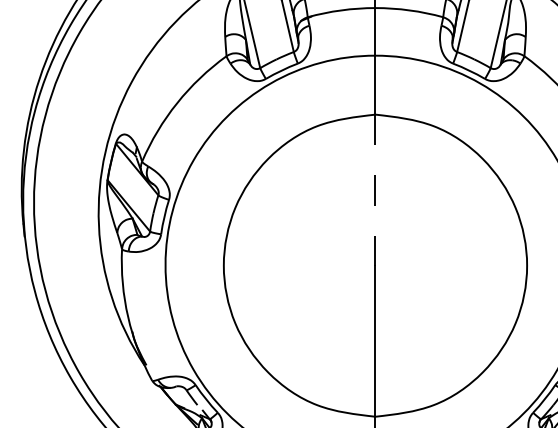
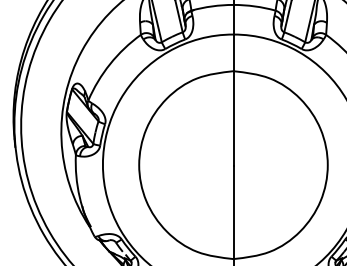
line: (375, 190) -> (233, 118), dashed -> solid

